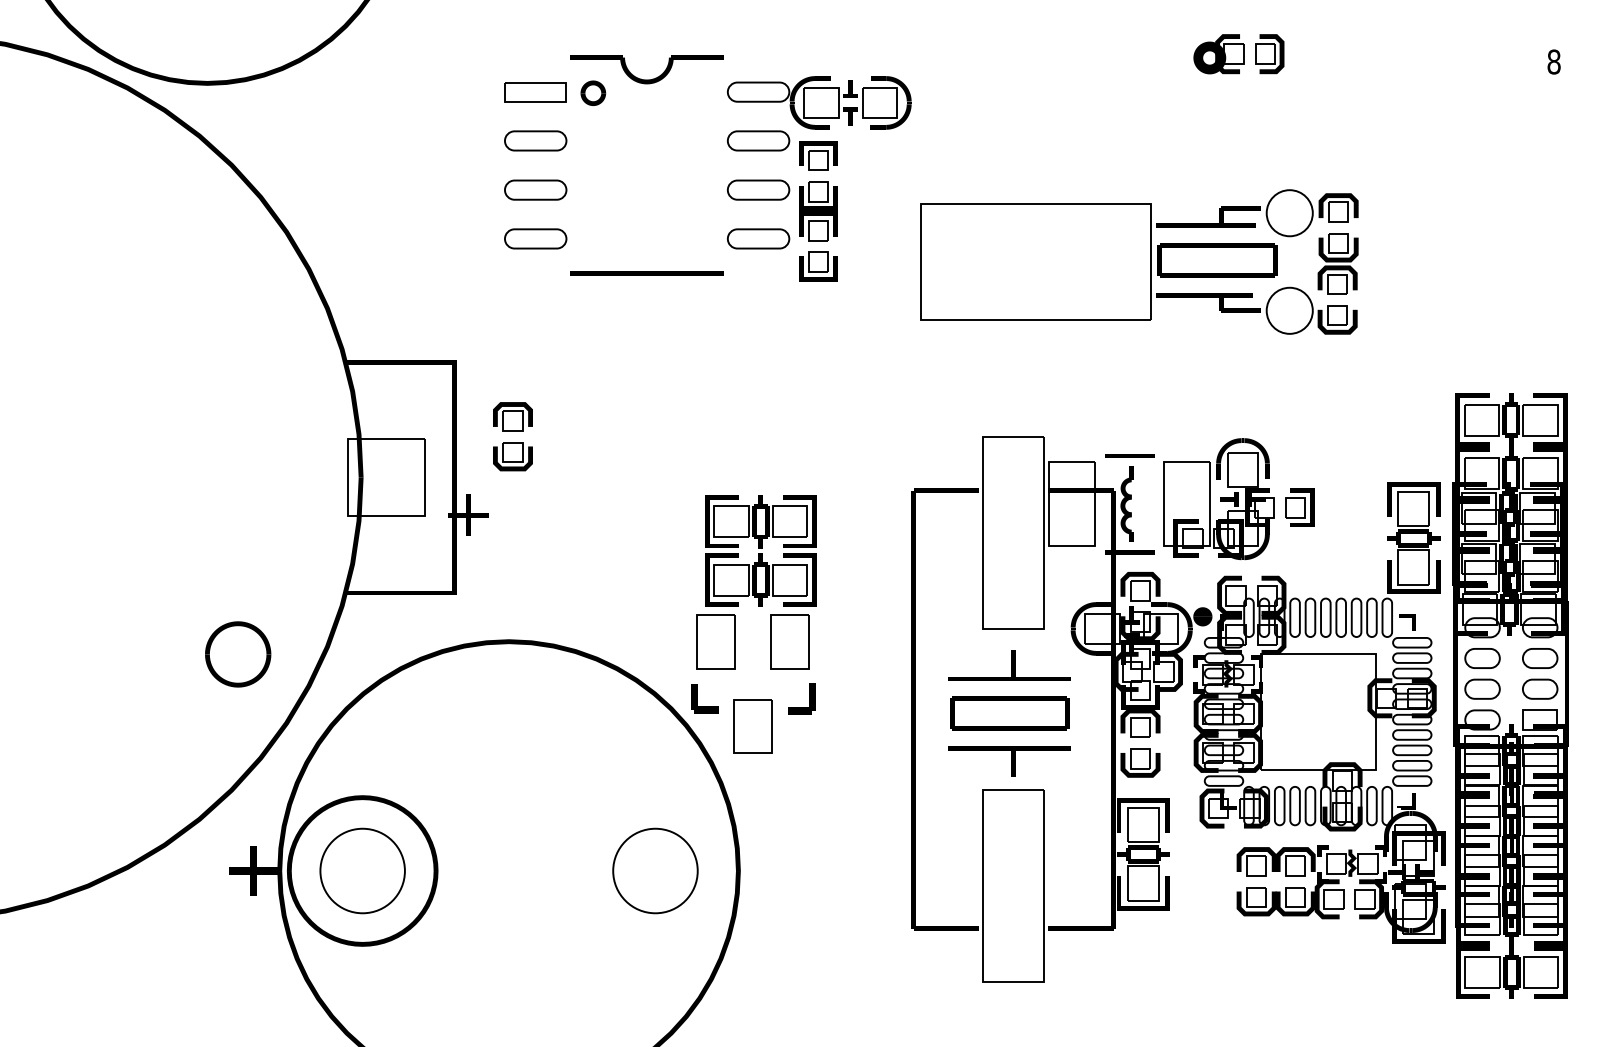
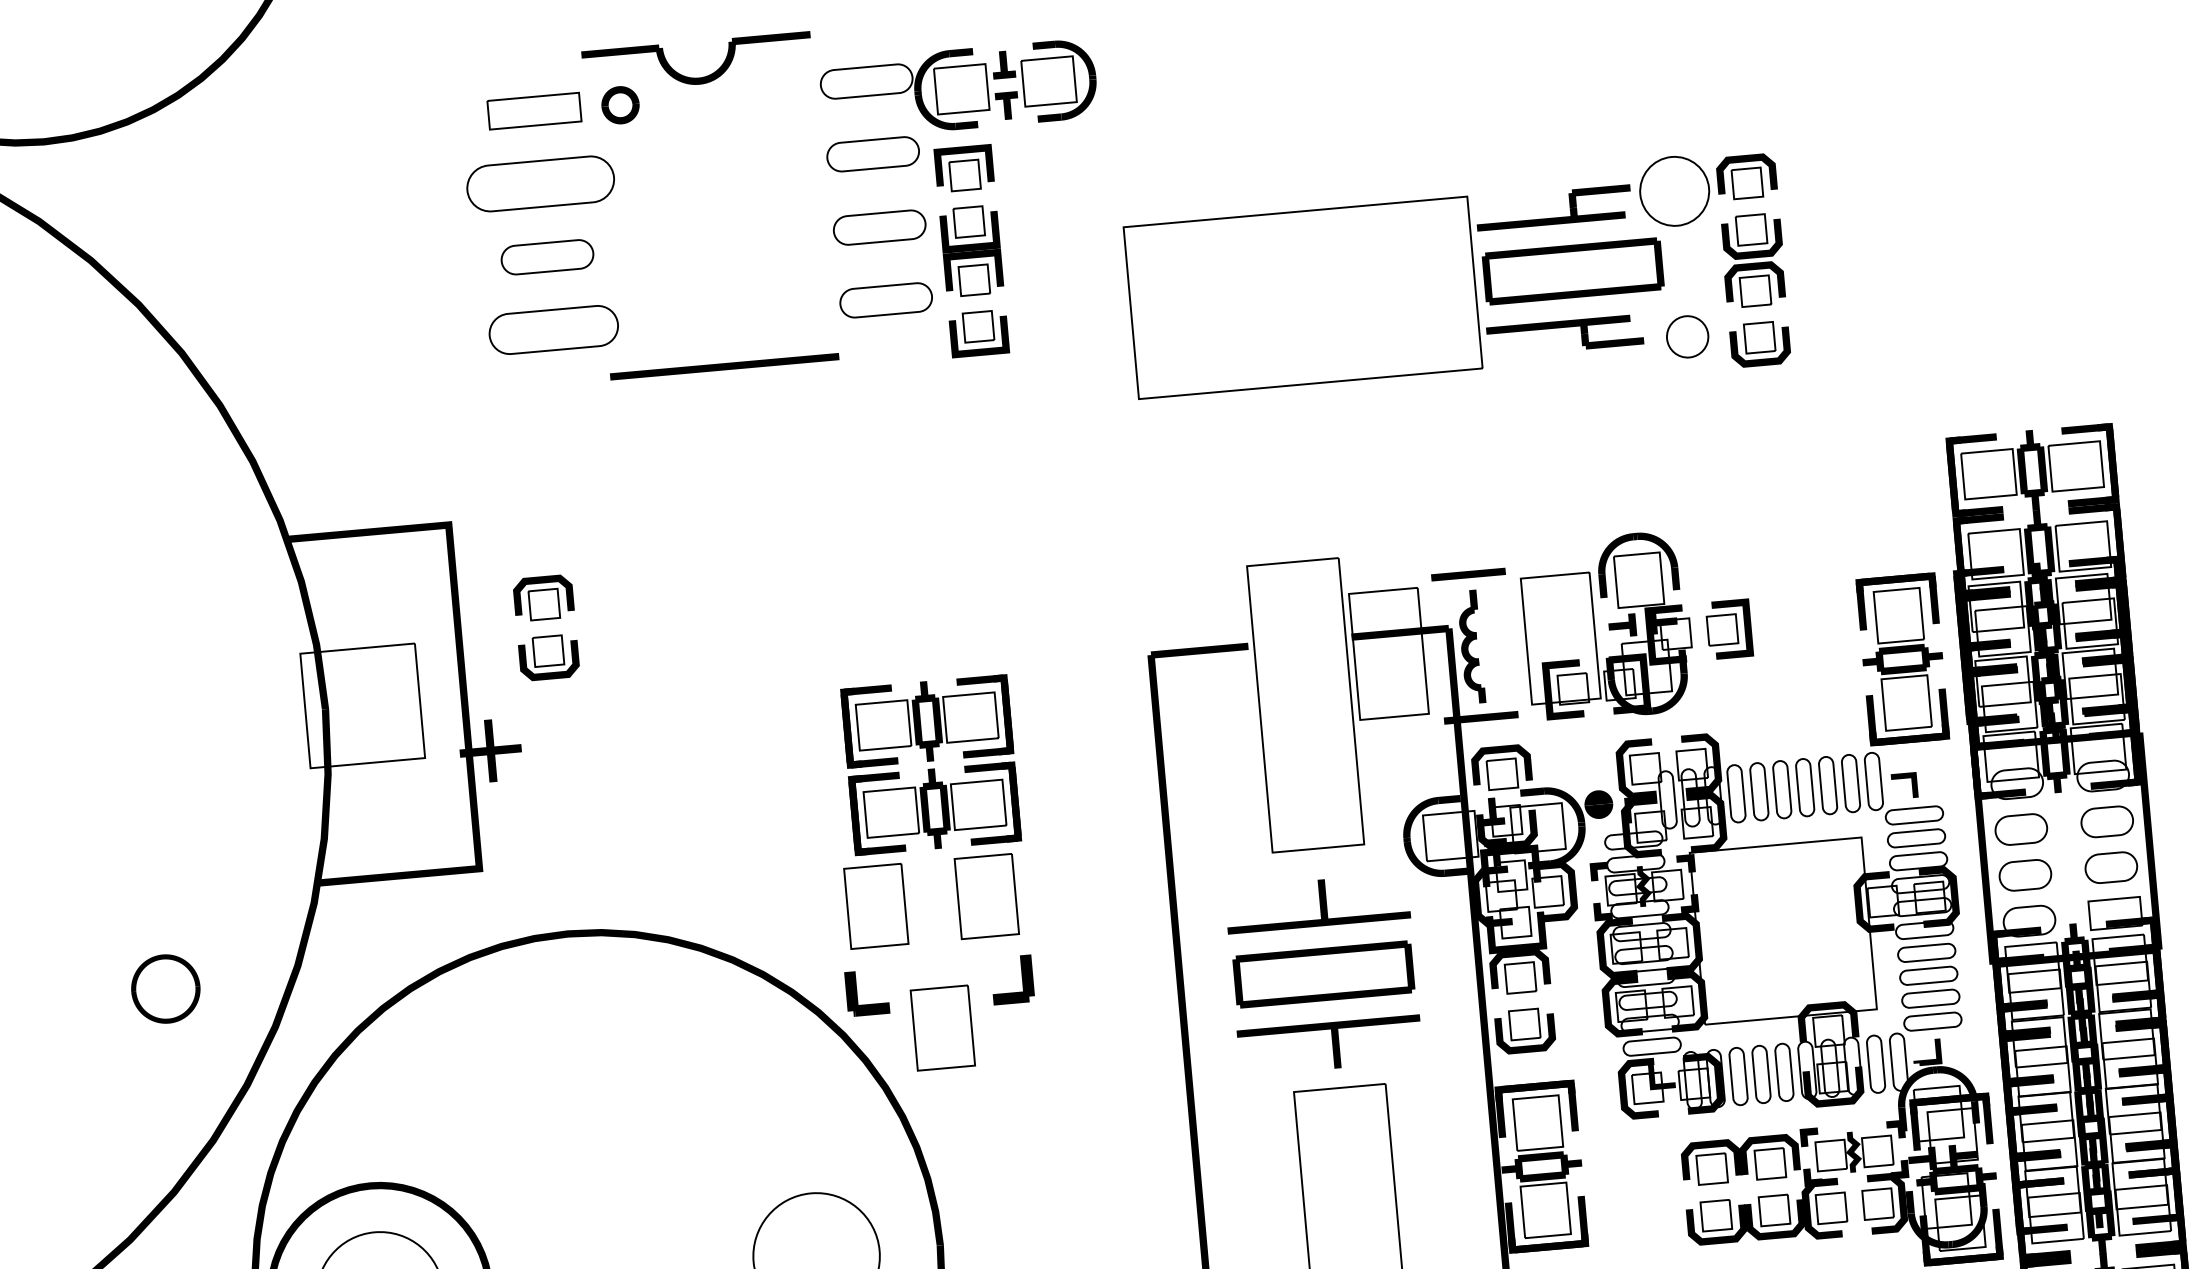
part: (535, 140) -> (540, 183), size x1.6
part: (535, 238) -> (553, 329), size x1.4
circle: (1289, 310) -> (1687, 336), size x0.6
part: (238, 654) -> (166, 989), size x0.7

